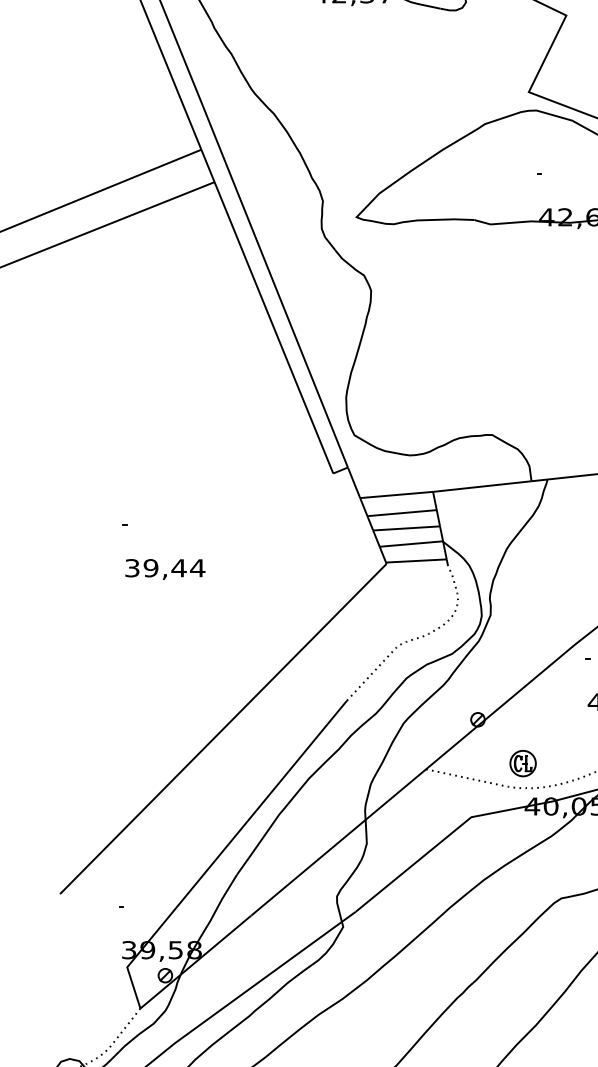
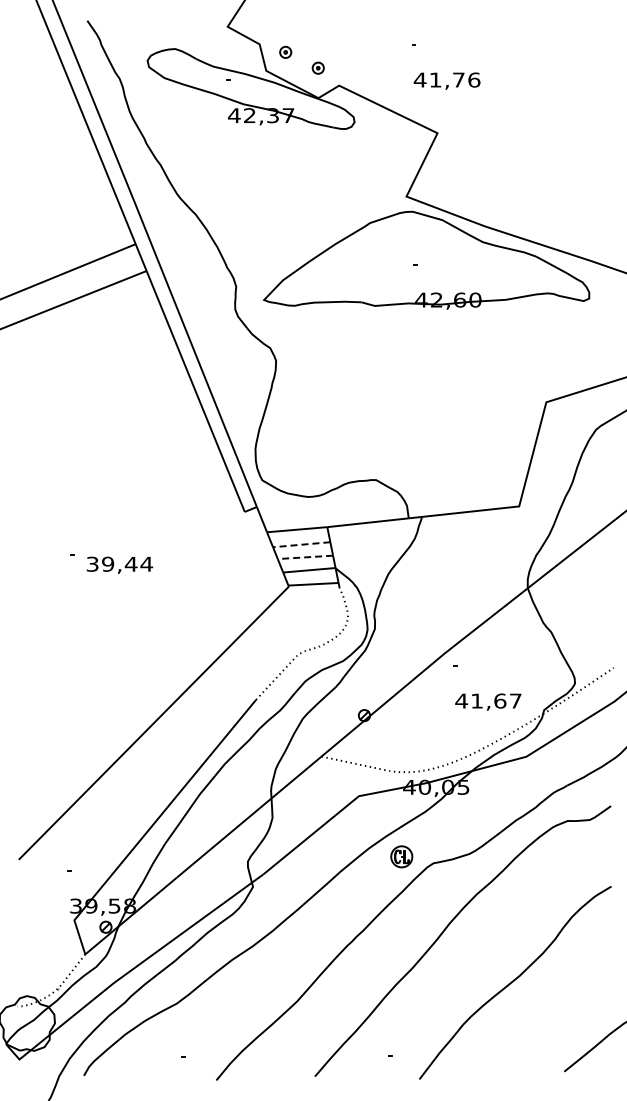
line: (401, 512) -> (301, 544), solid -> dashed
line: (406, 528) -> (305, 557), solid -> dashed
text: (164, 568) -> (119, 564), moved
part: (522, 763) -> (401, 856), moved

